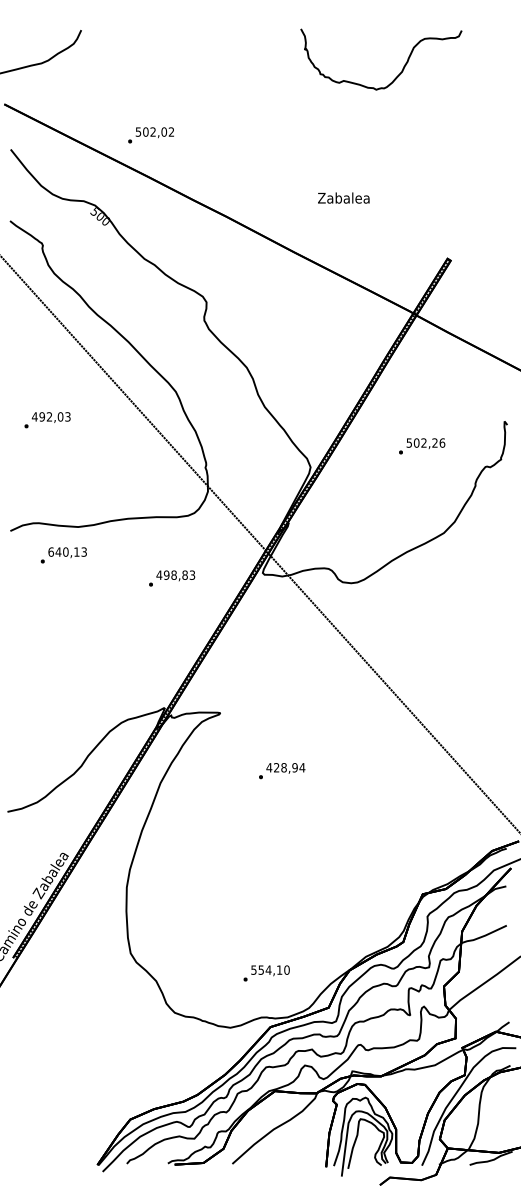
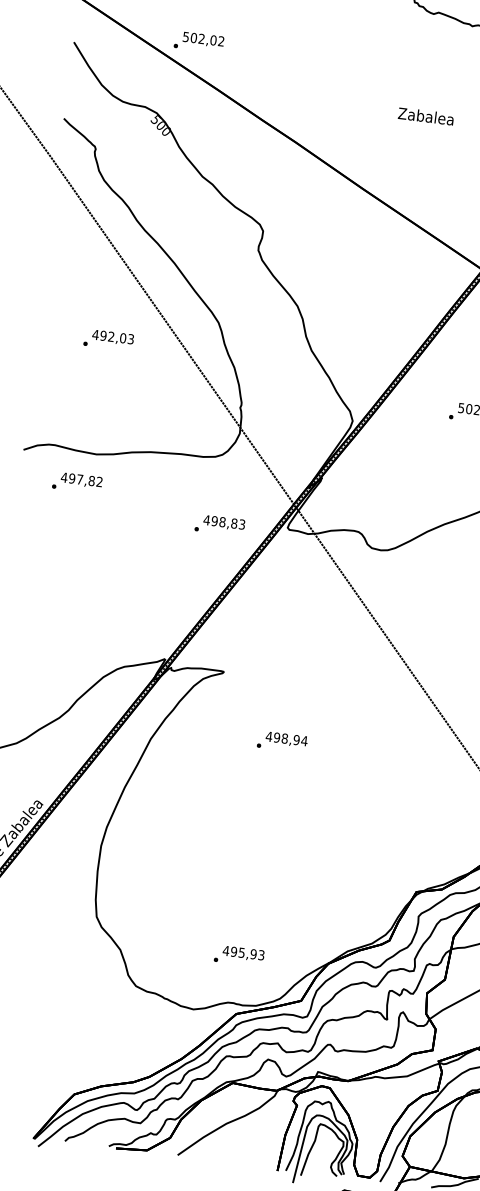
text: (150, 135) -> (198, 42), moved
text: (343, 197) -> (425, 115), moved
text: (47, 420) -> (108, 340), moved
text: (67, 551) -> (81, 479), 640,13 -> 497,82
text: (172, 578) -> (220, 525), moved
text: (276, 767) -> (276, 737), 428,94 -> 498,94
text: (270, 969) -> (243, 952), 554,10 -> 495,93

